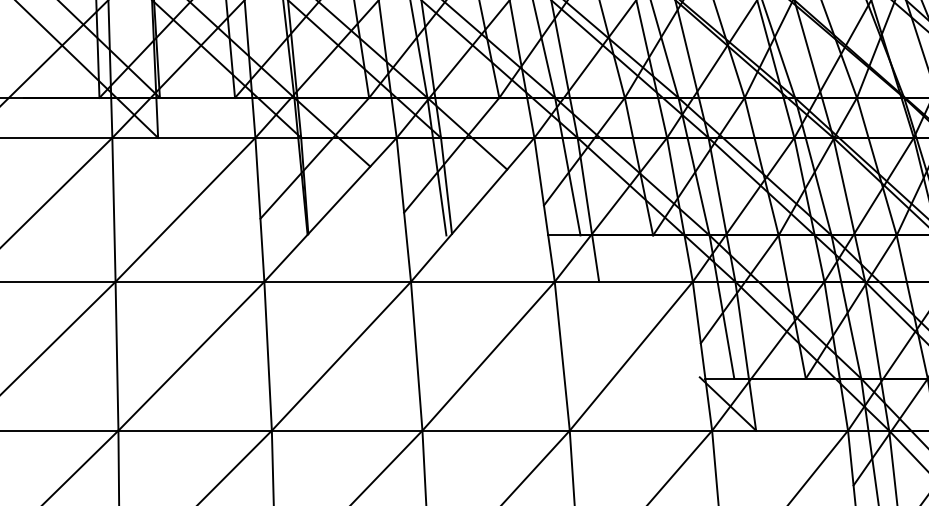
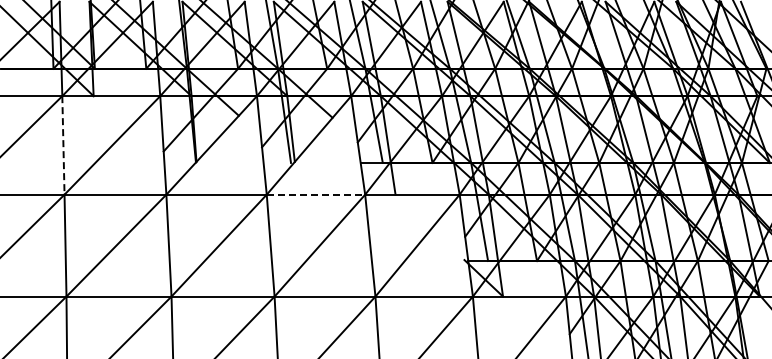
line: (114, 209) -> (63, 145), solid -> dashed
line: (483, 281) -> (316, 194), solid -> dashed

